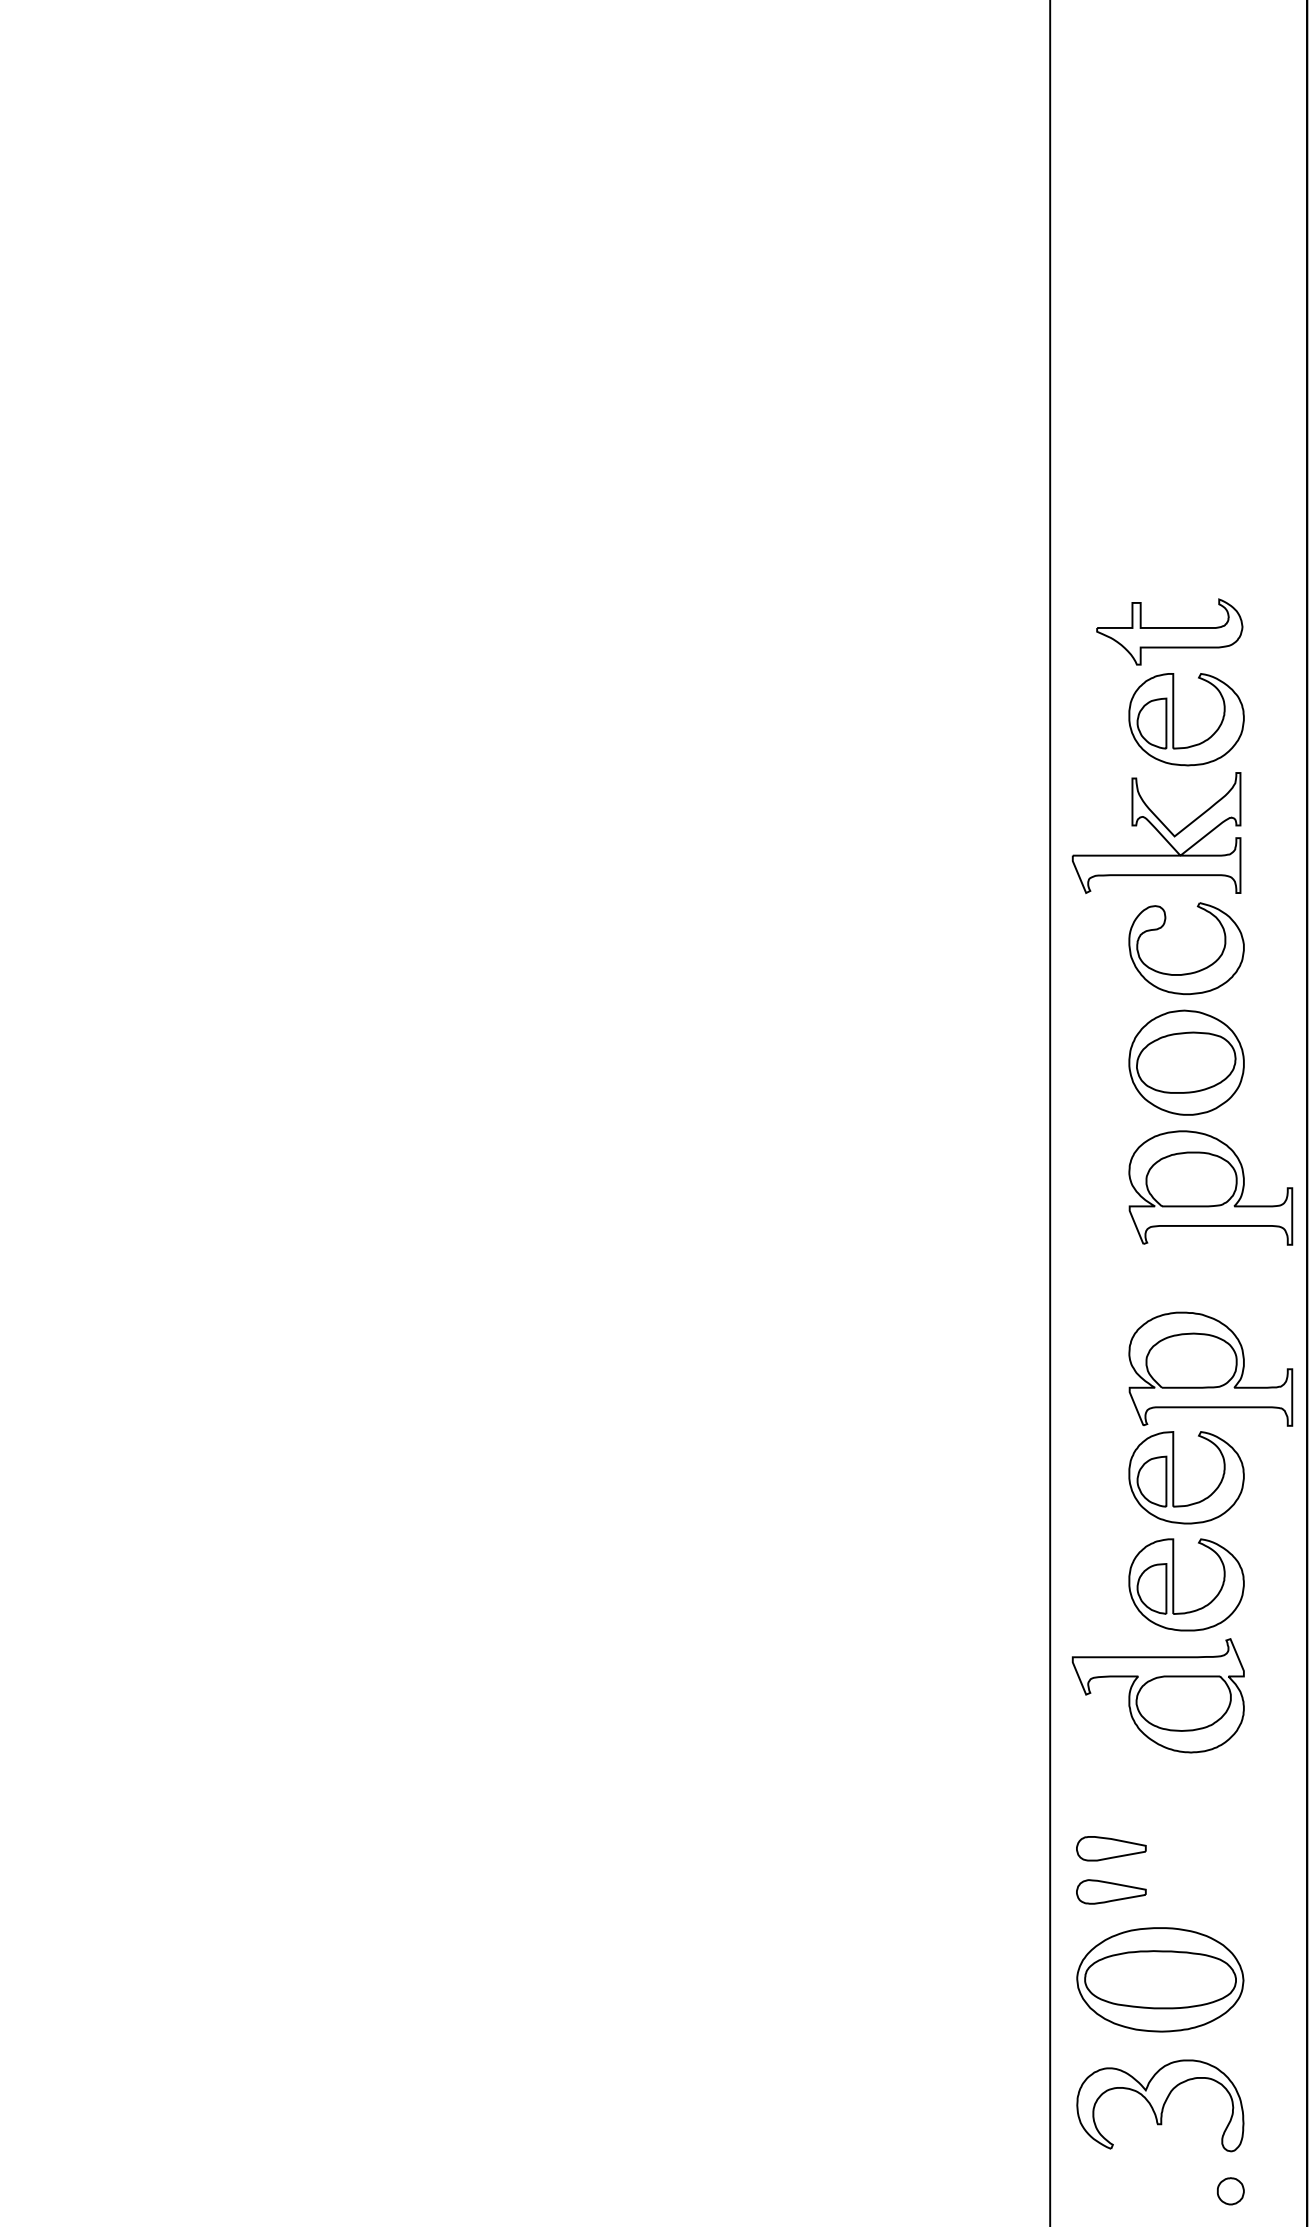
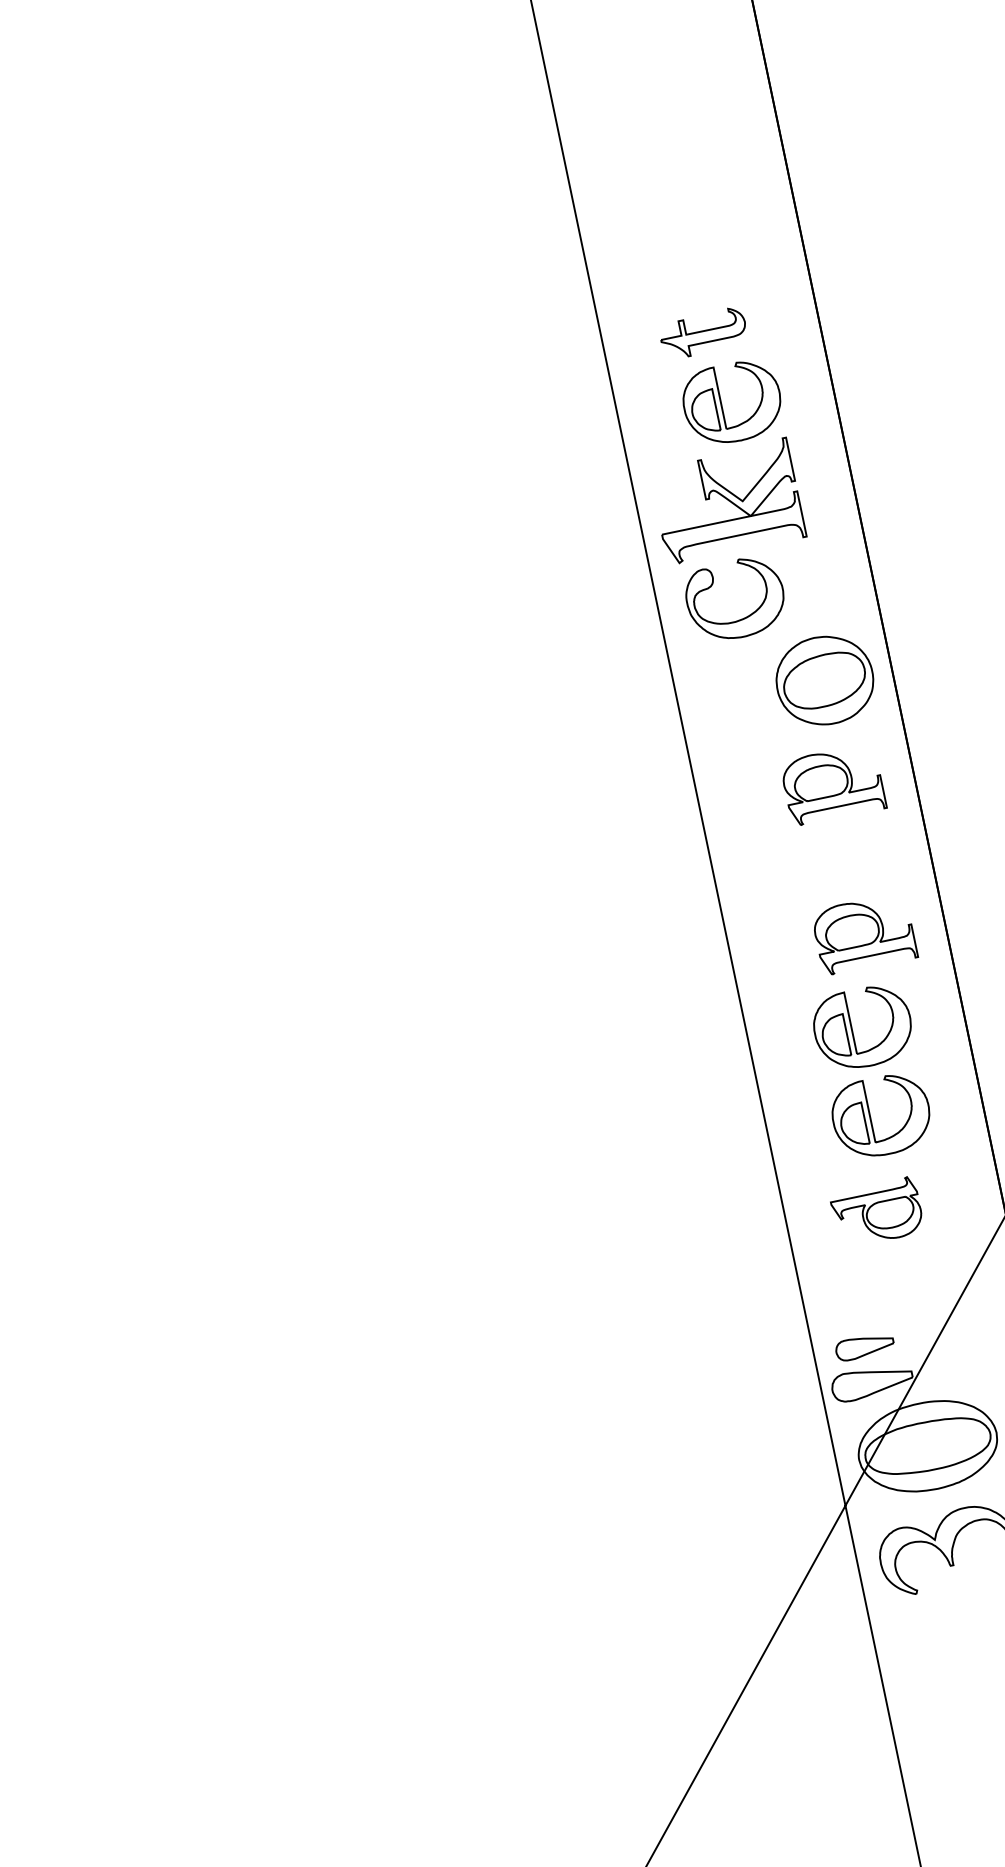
part: (1169, 631) -> (703, 333), size x0.7
part: (1189, 972) -> (742, 618), moved
part: (1186, 1062) -> (824, 680), moved
part: (1210, 1187) -> (832, 784), size x0.7
part: (1210, 1368) -> (863, 933), size x0.7
part: (1157, 1695) -> (876, 1212), size x0.6
part: (1111, 1891) -> (872, 1381), size x1.4

